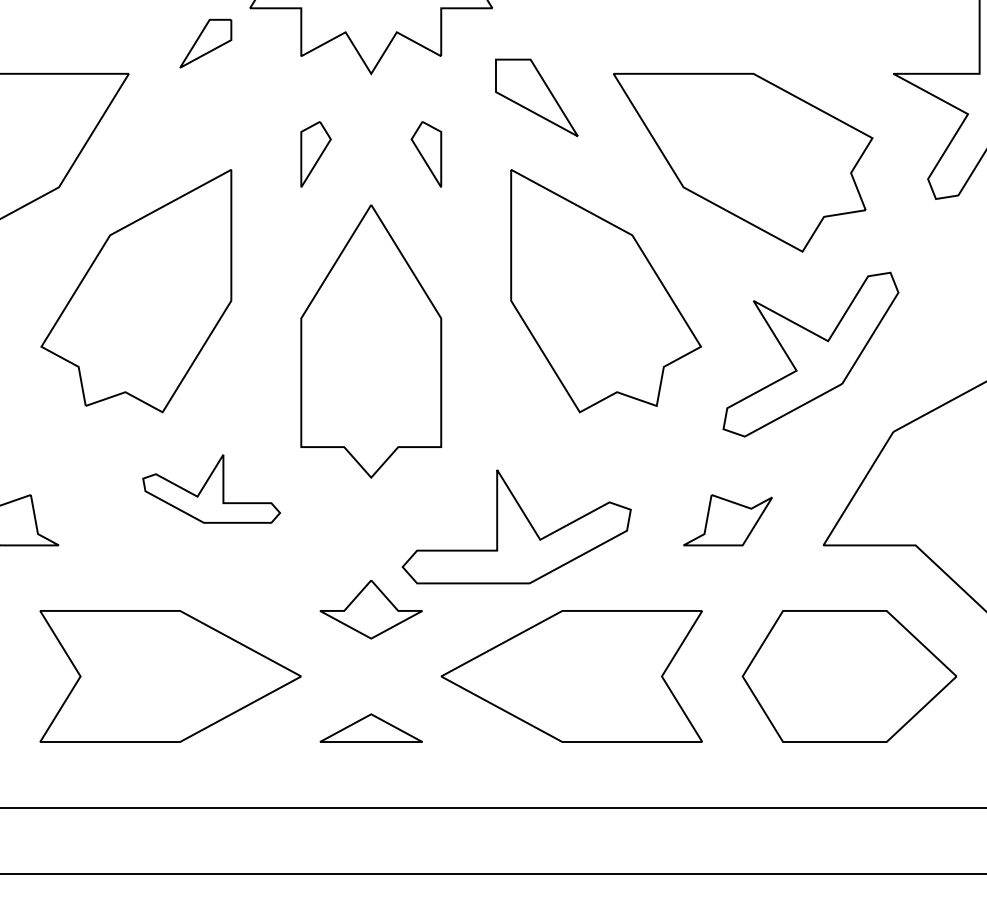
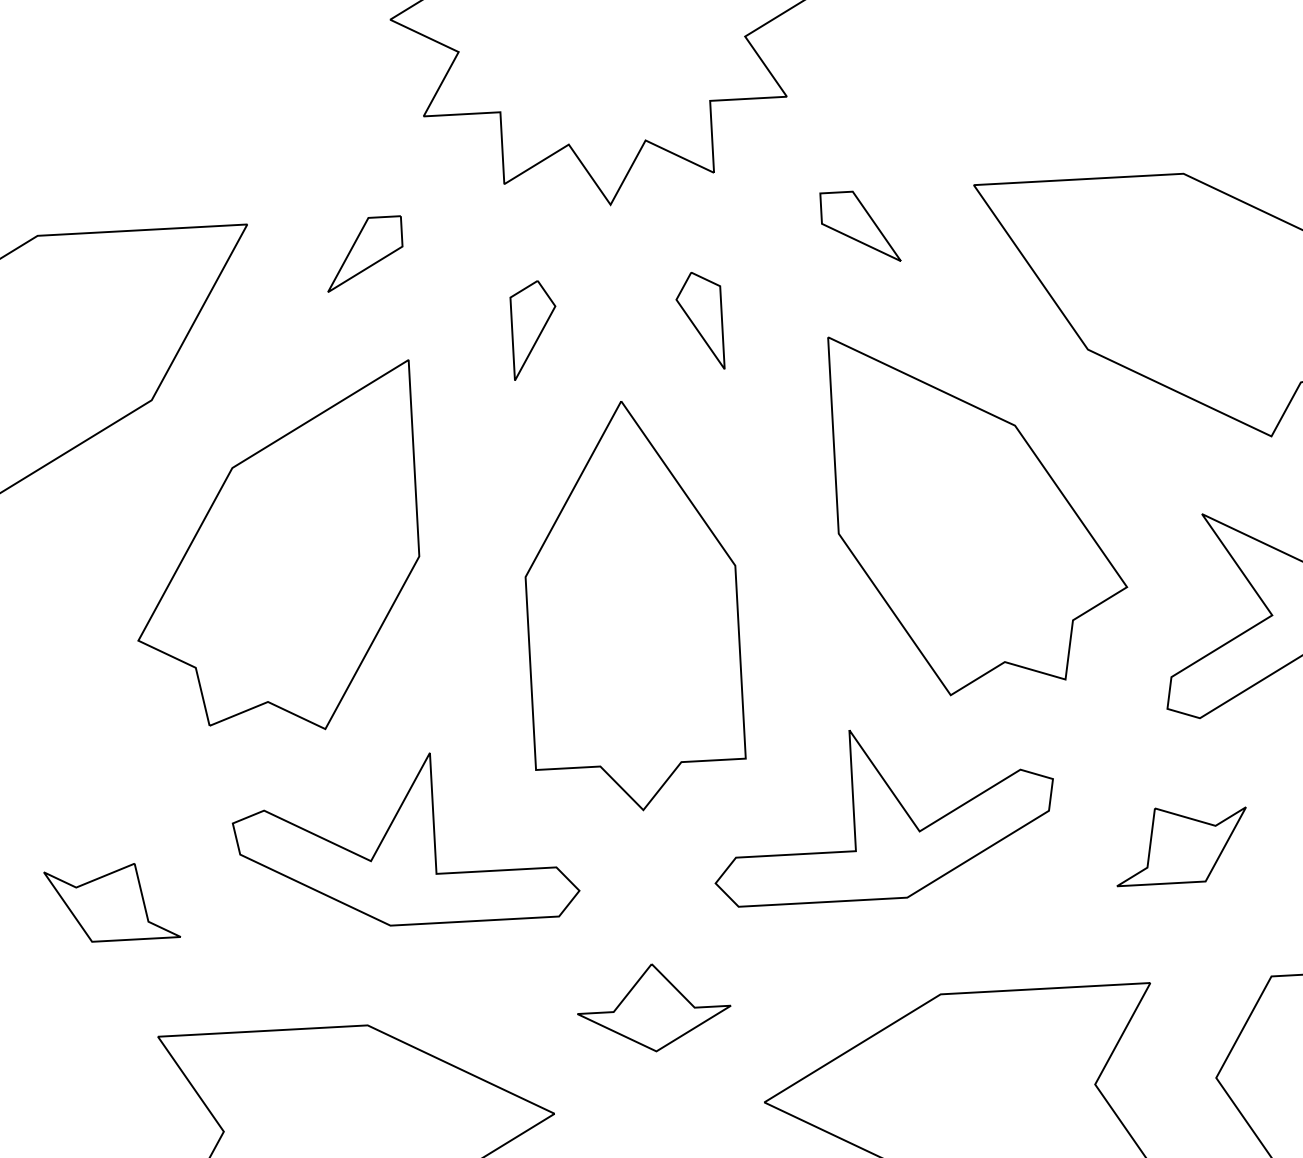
part: (205, 43) -> (364, 253), moved
part: (536, 97) -> (860, 226), size x0.62
part: (211, 488) -> (404, 839), size x1.67
part: (516, 526) -> (882, 813), moved

